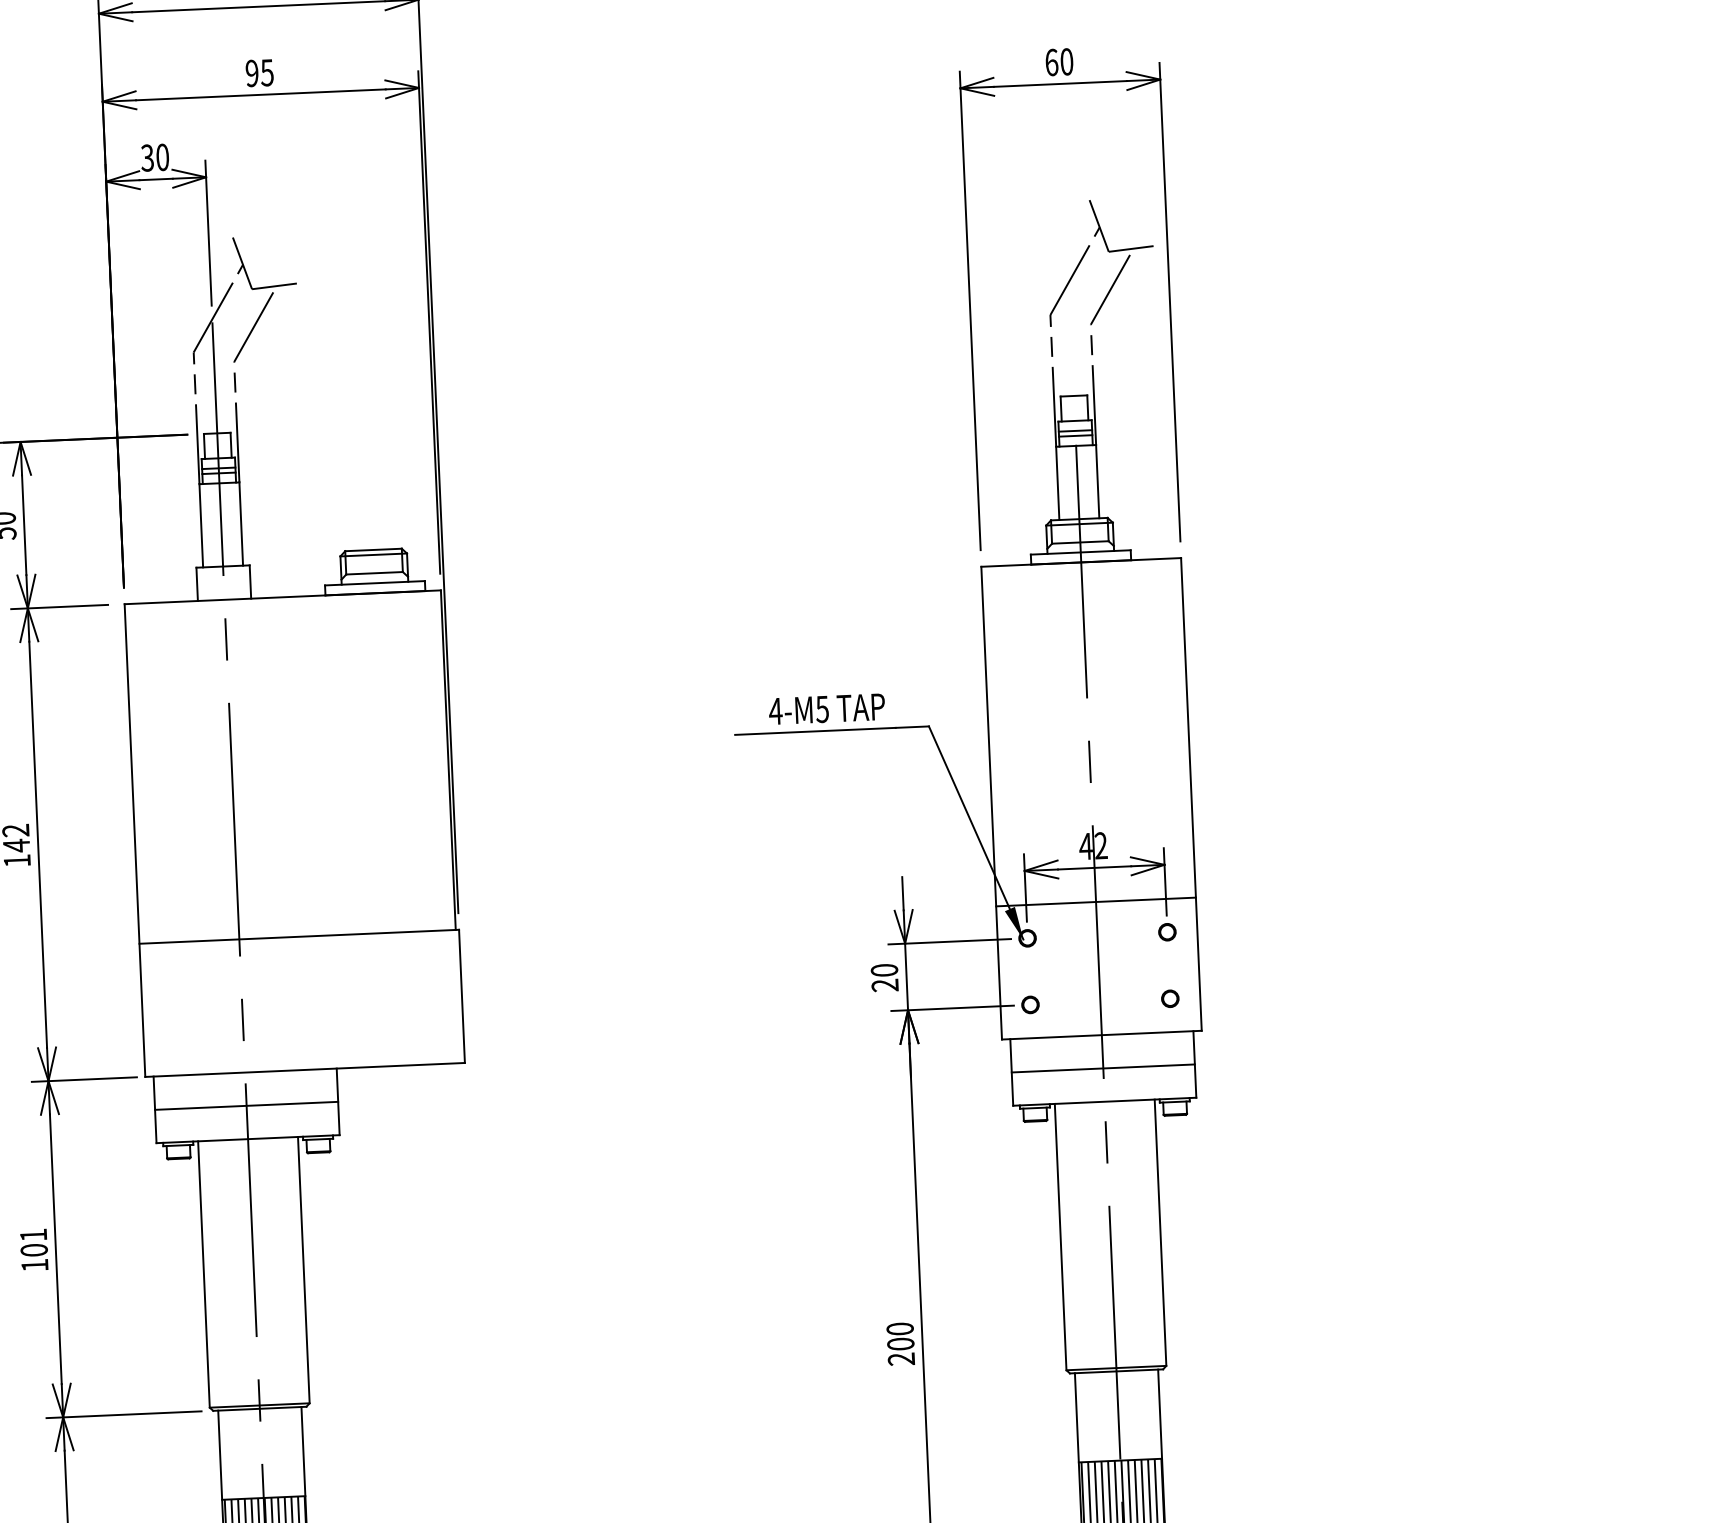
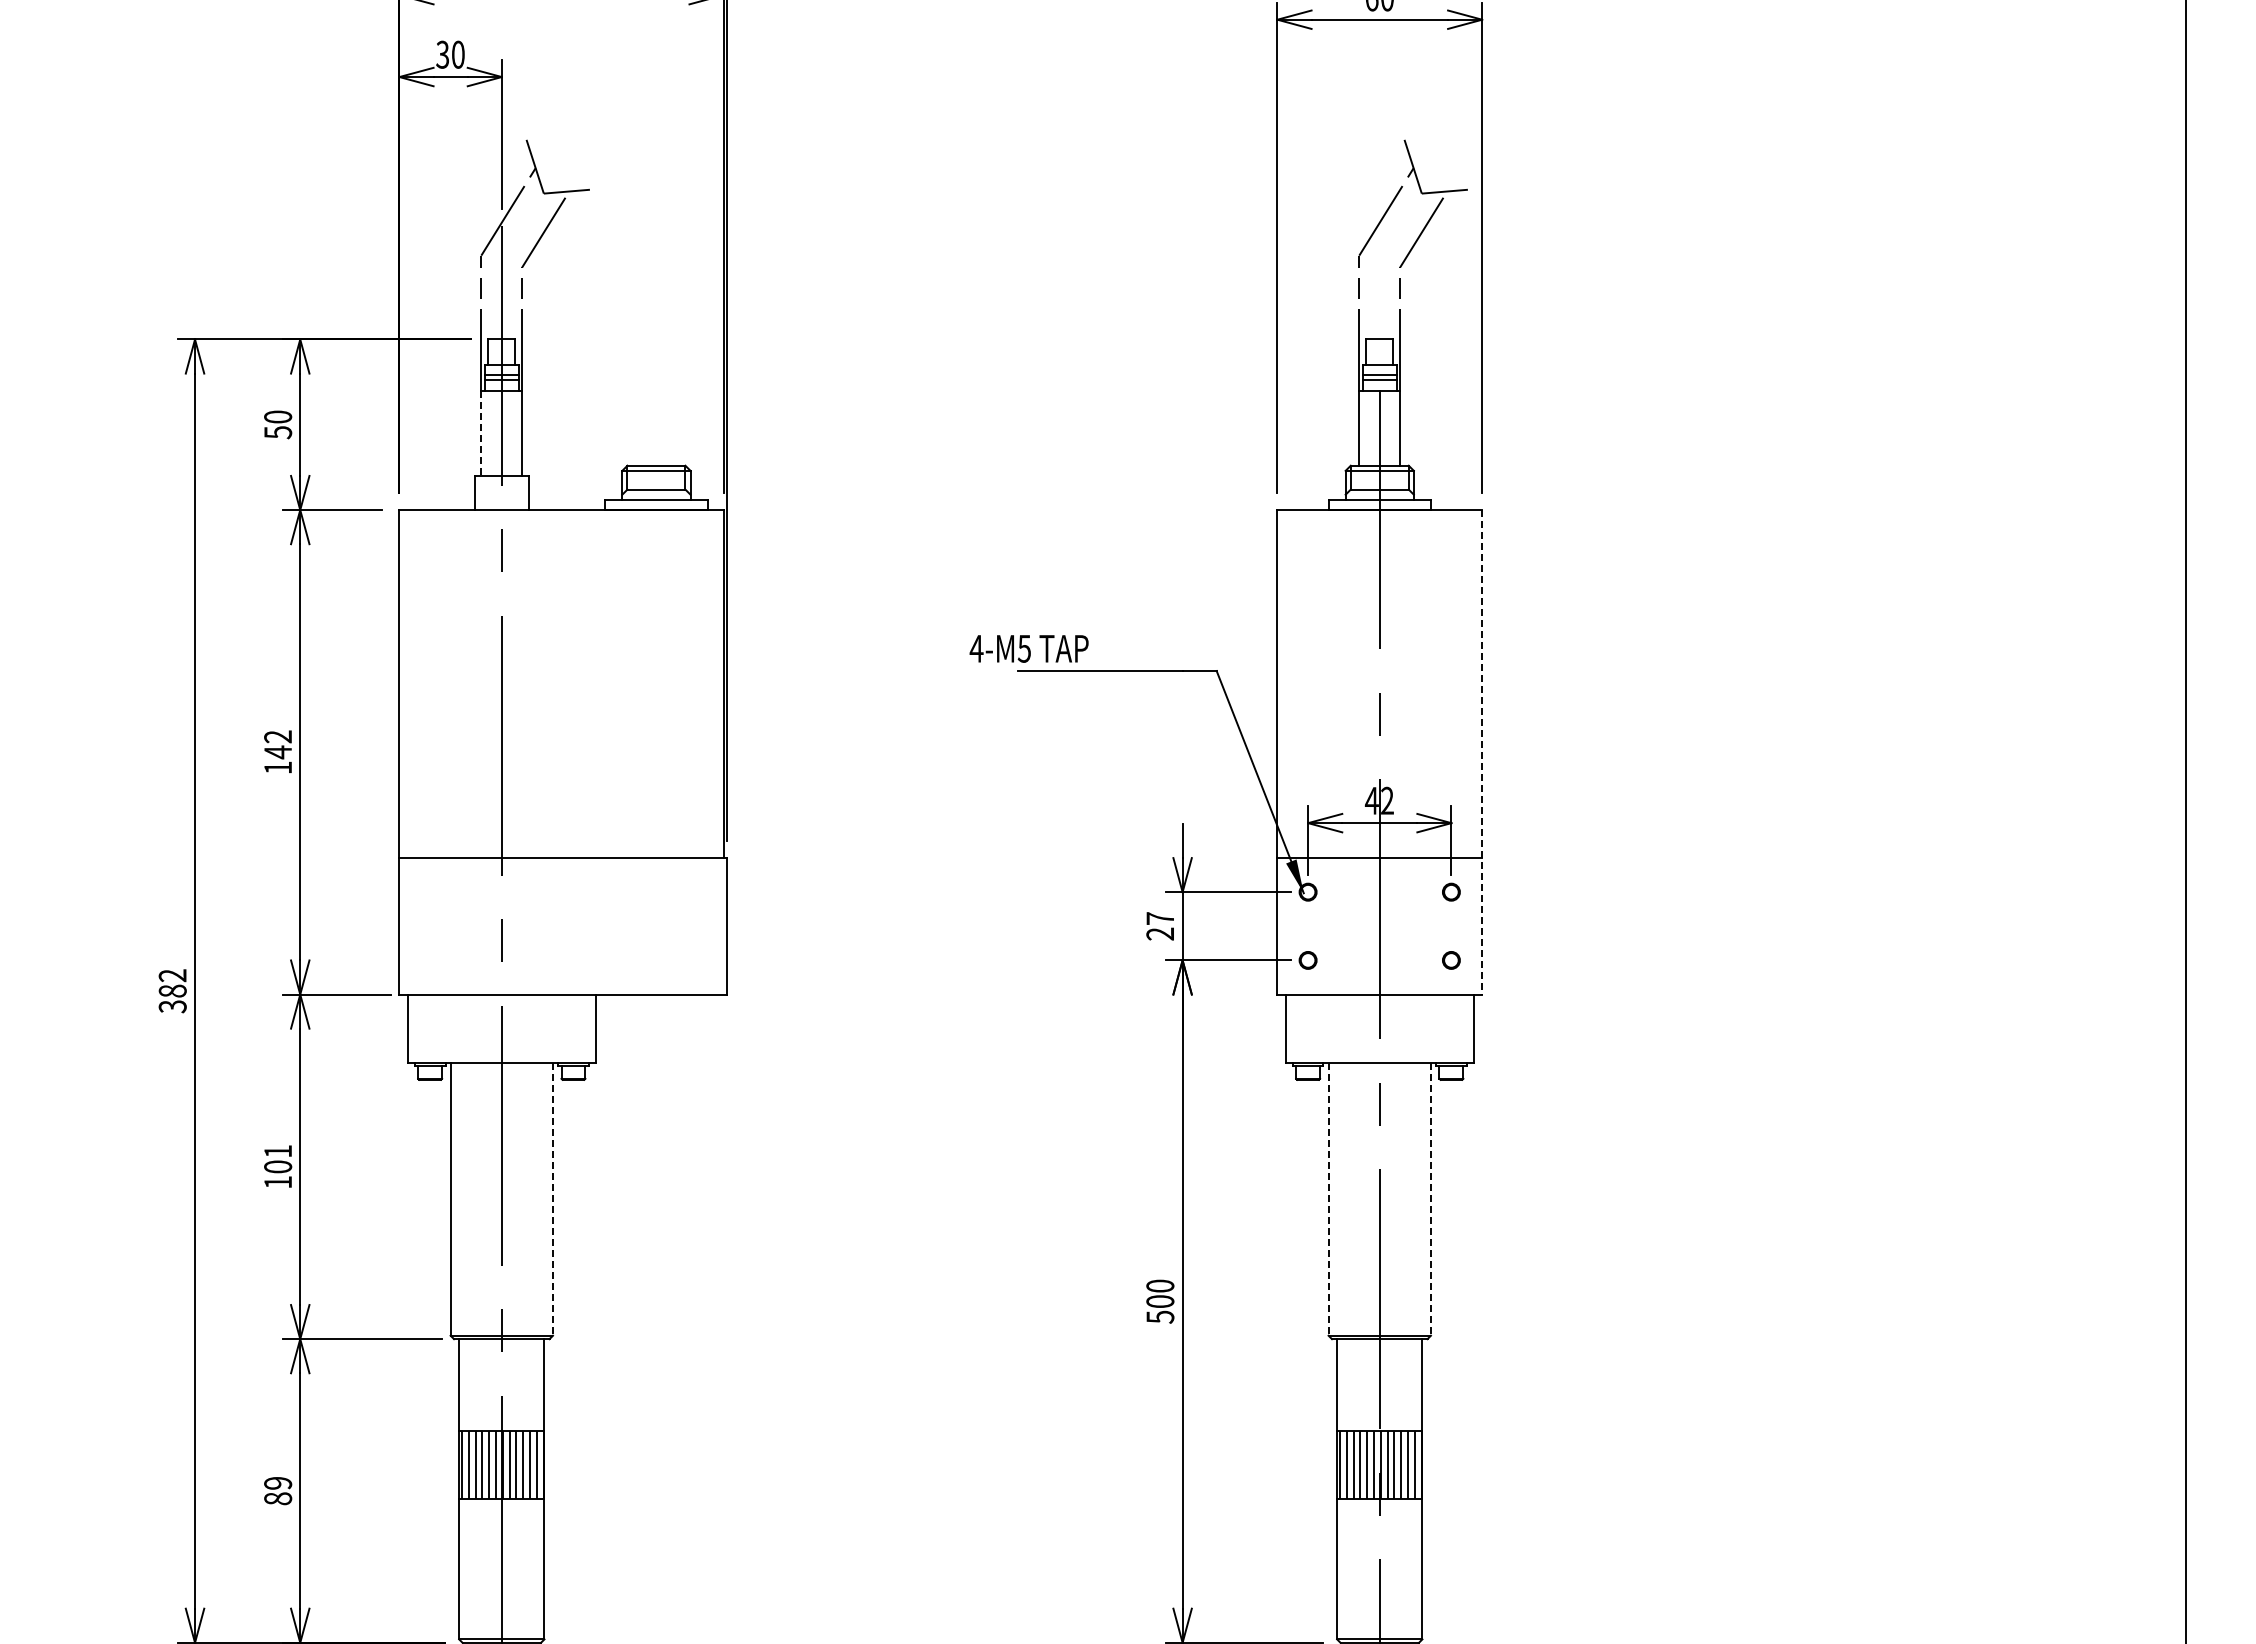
line: (201, 525) -> (481, 433), solid -> dashed
text: (826, 708) -> (1028, 648), moved
line: (1191, 794) -> (1482, 752), solid -> dashed
text: (884, 970) -> (1160, 918), 20 -> 27
line: (1103, 1068) -> (1379, 1028), removed
line: (246, 1105) -> (501, 1028), removed
line: (1160, 1232) -> (1430, 1199), solid -> dashed
line: (1060, 1237) -> (1328, 1199), solid -> dashed
line: (303, 1270) -> (552, 1199), solid -> dashed
text: (901, 1358) -> (1160, 1316), 200 -> 500

